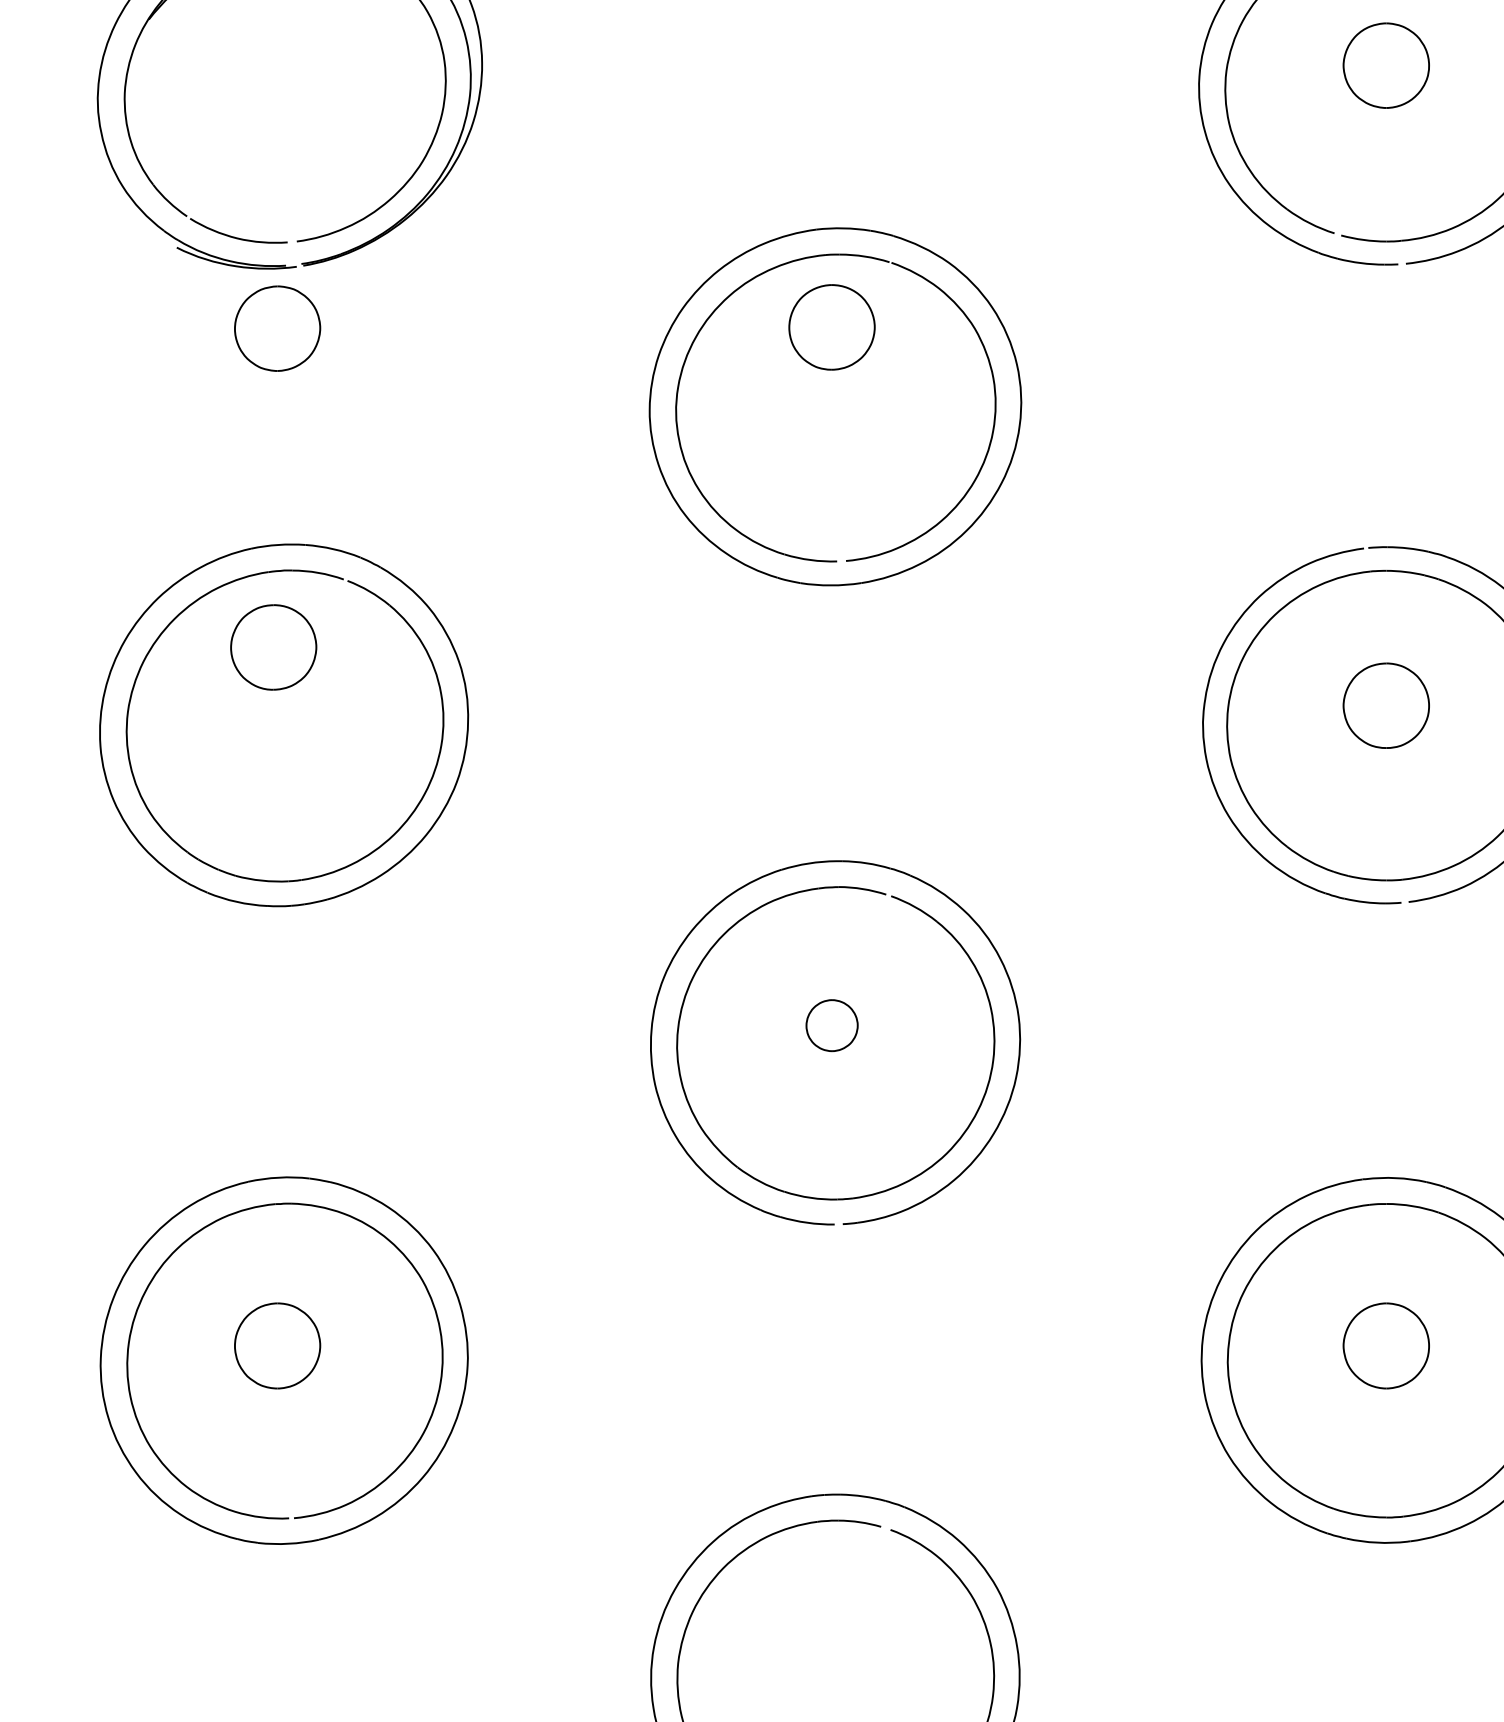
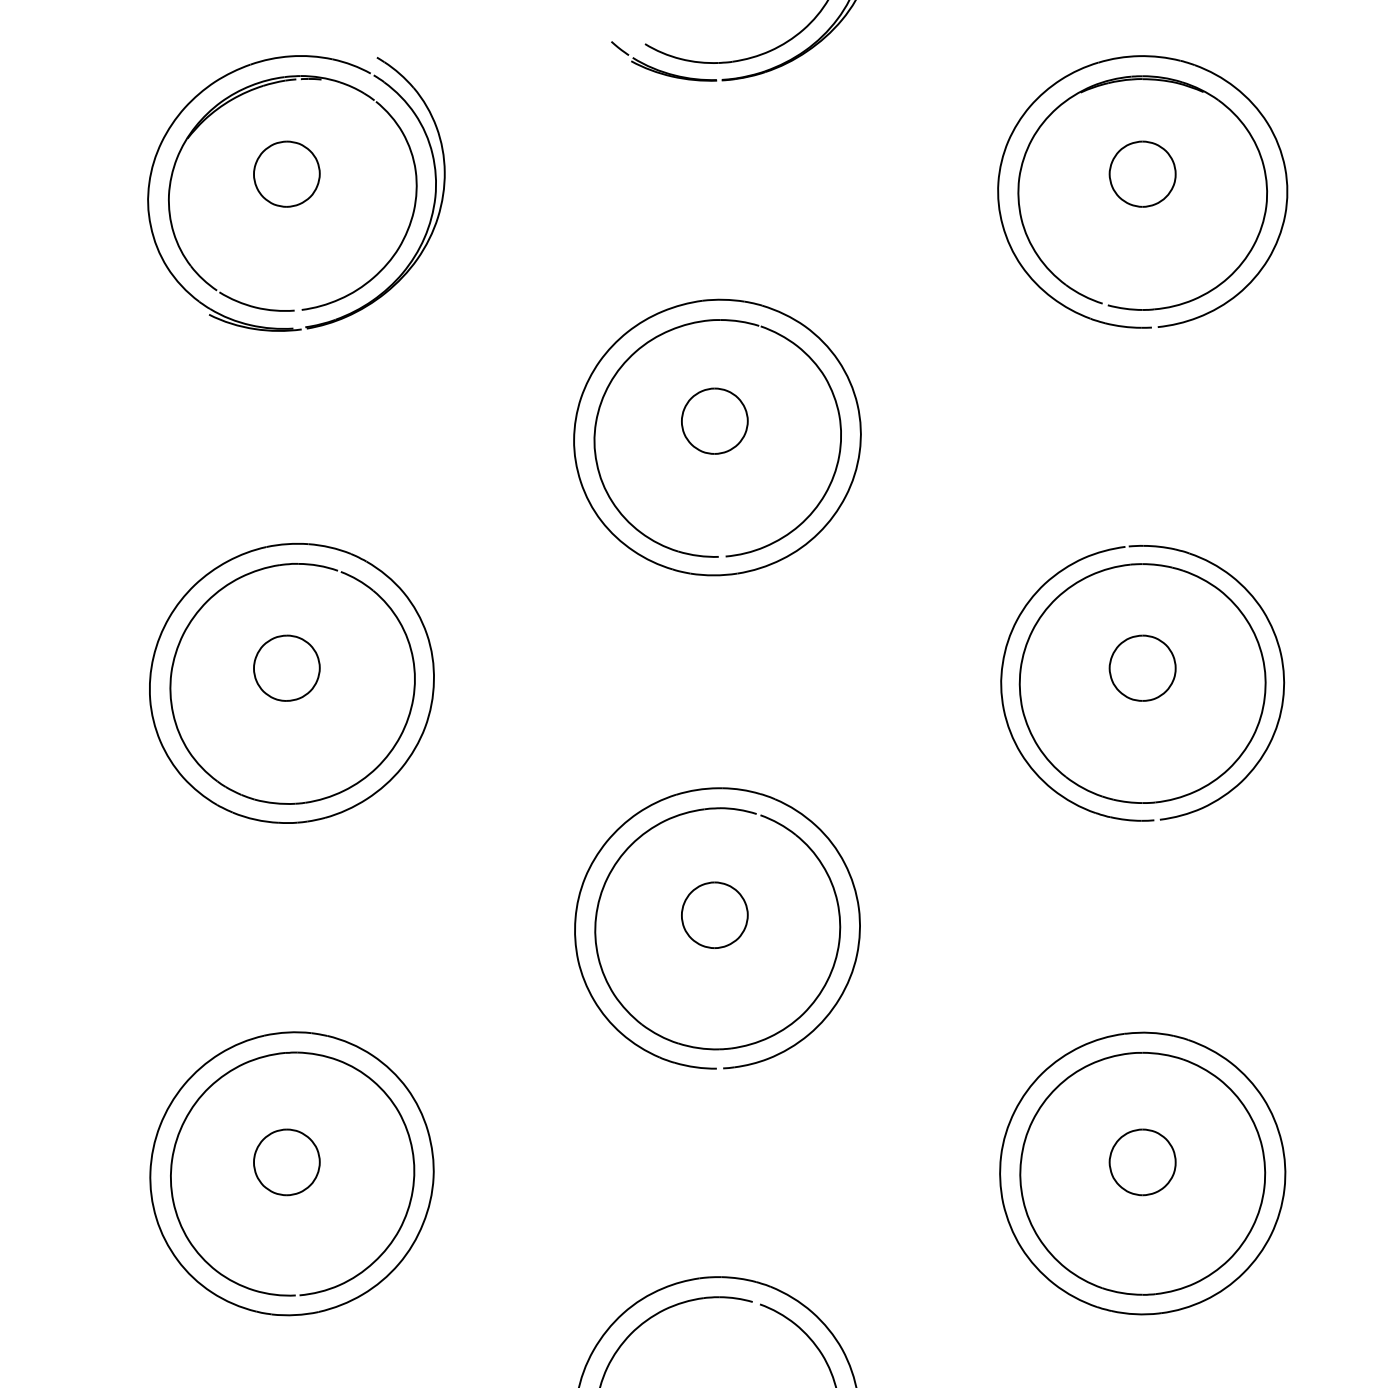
part: (831, 326) -> (714, 420), moved
part: (277, 327) -> (286, 173), moved
part: (273, 646) -> (286, 667), moved
part: (831, 1024) -> (714, 914), size x1.67

